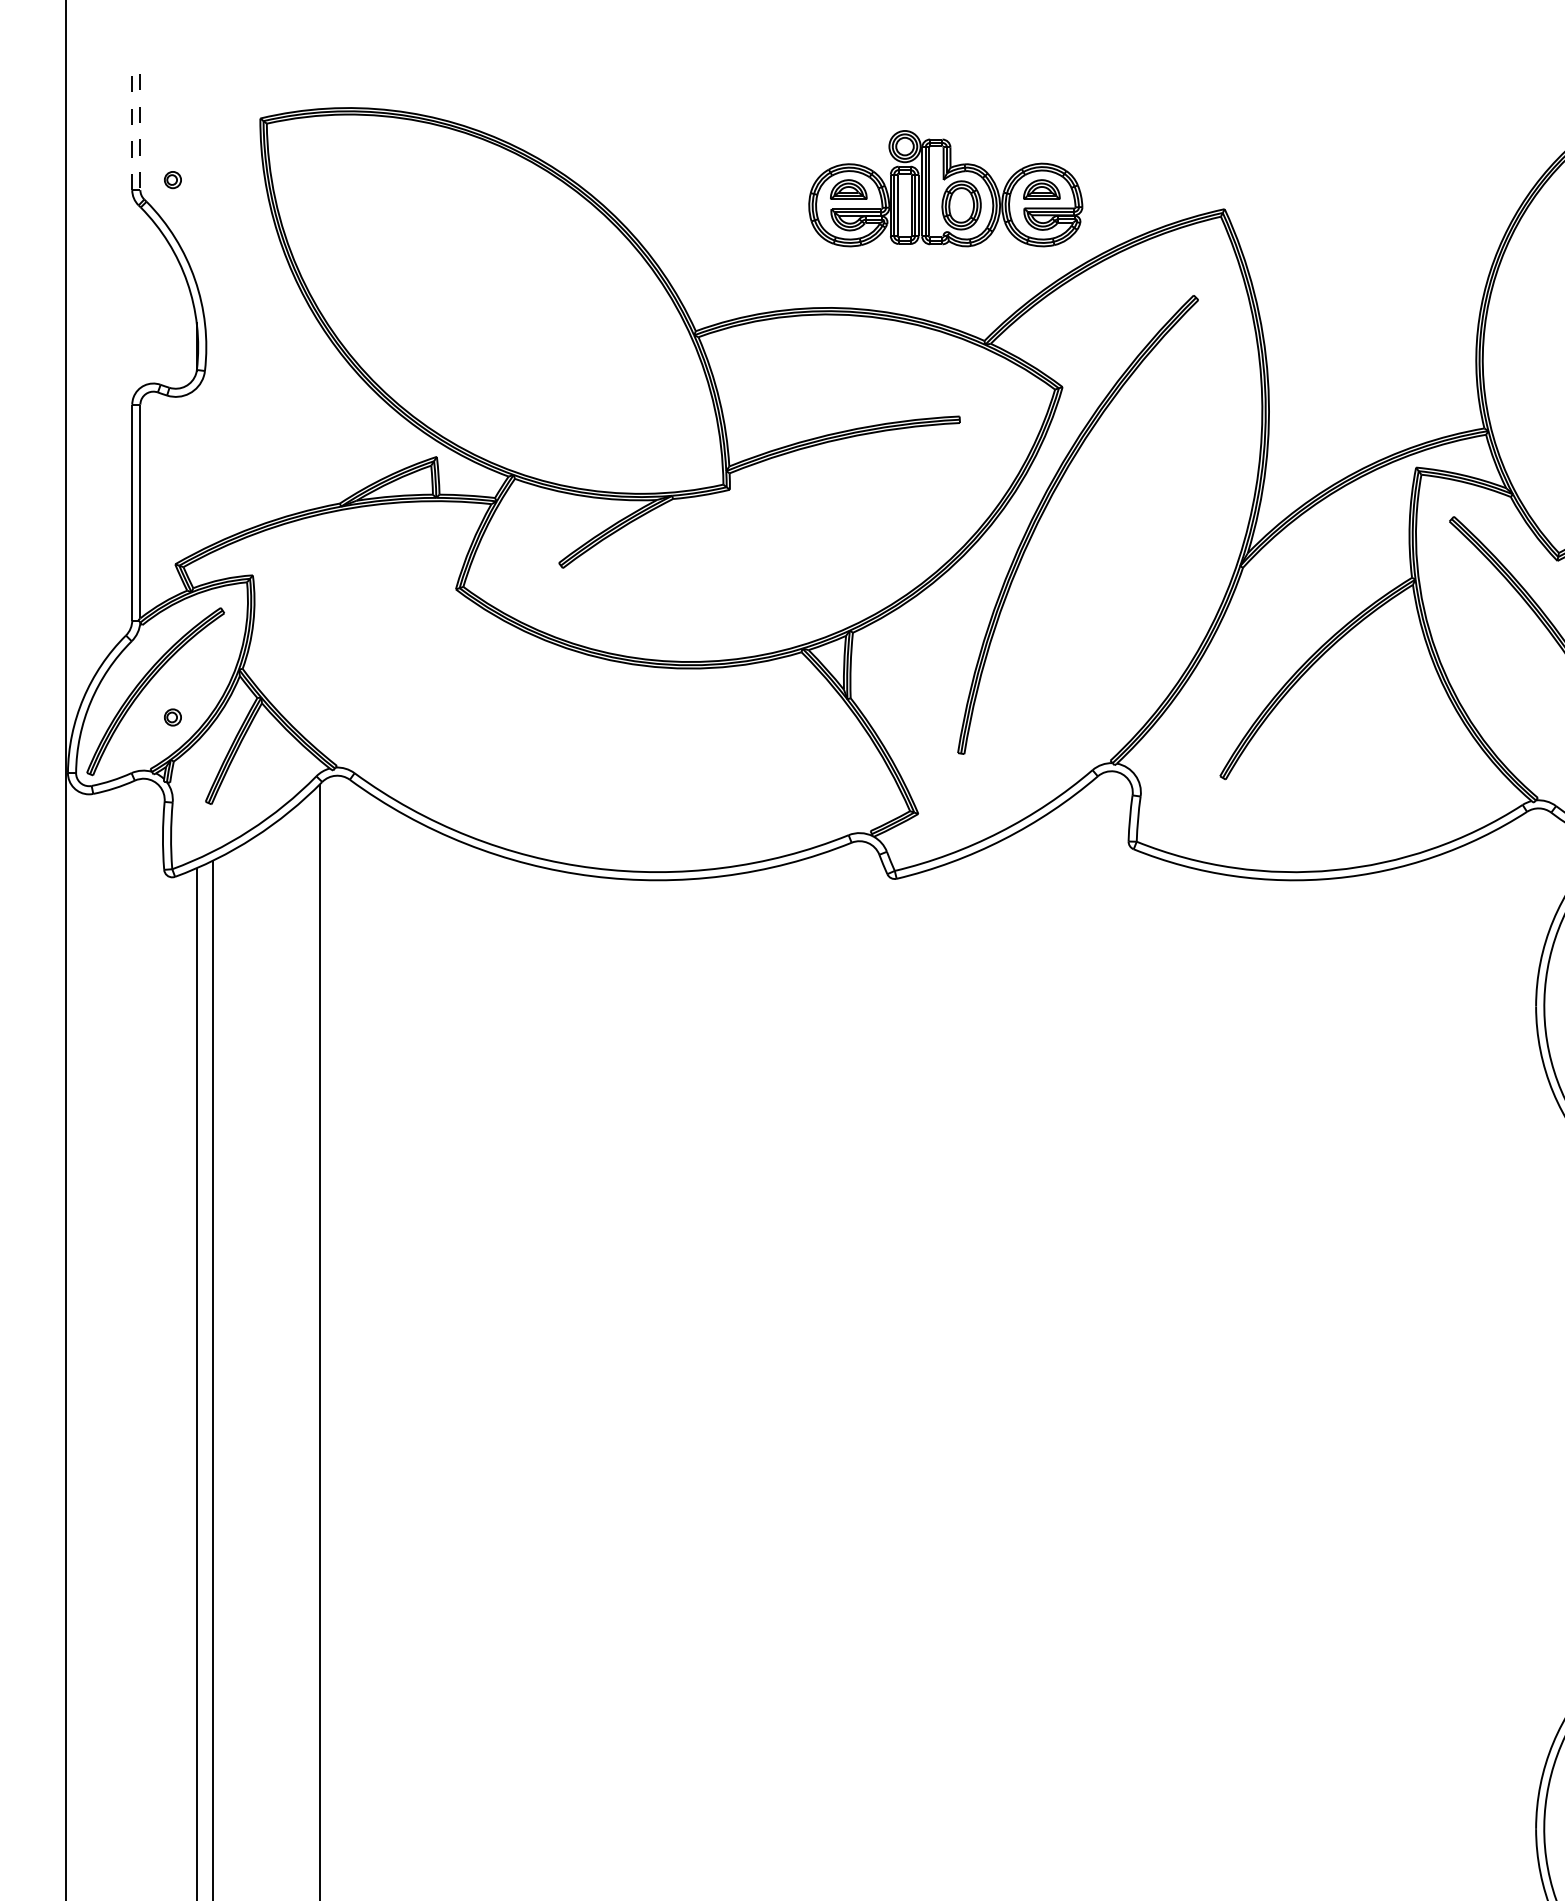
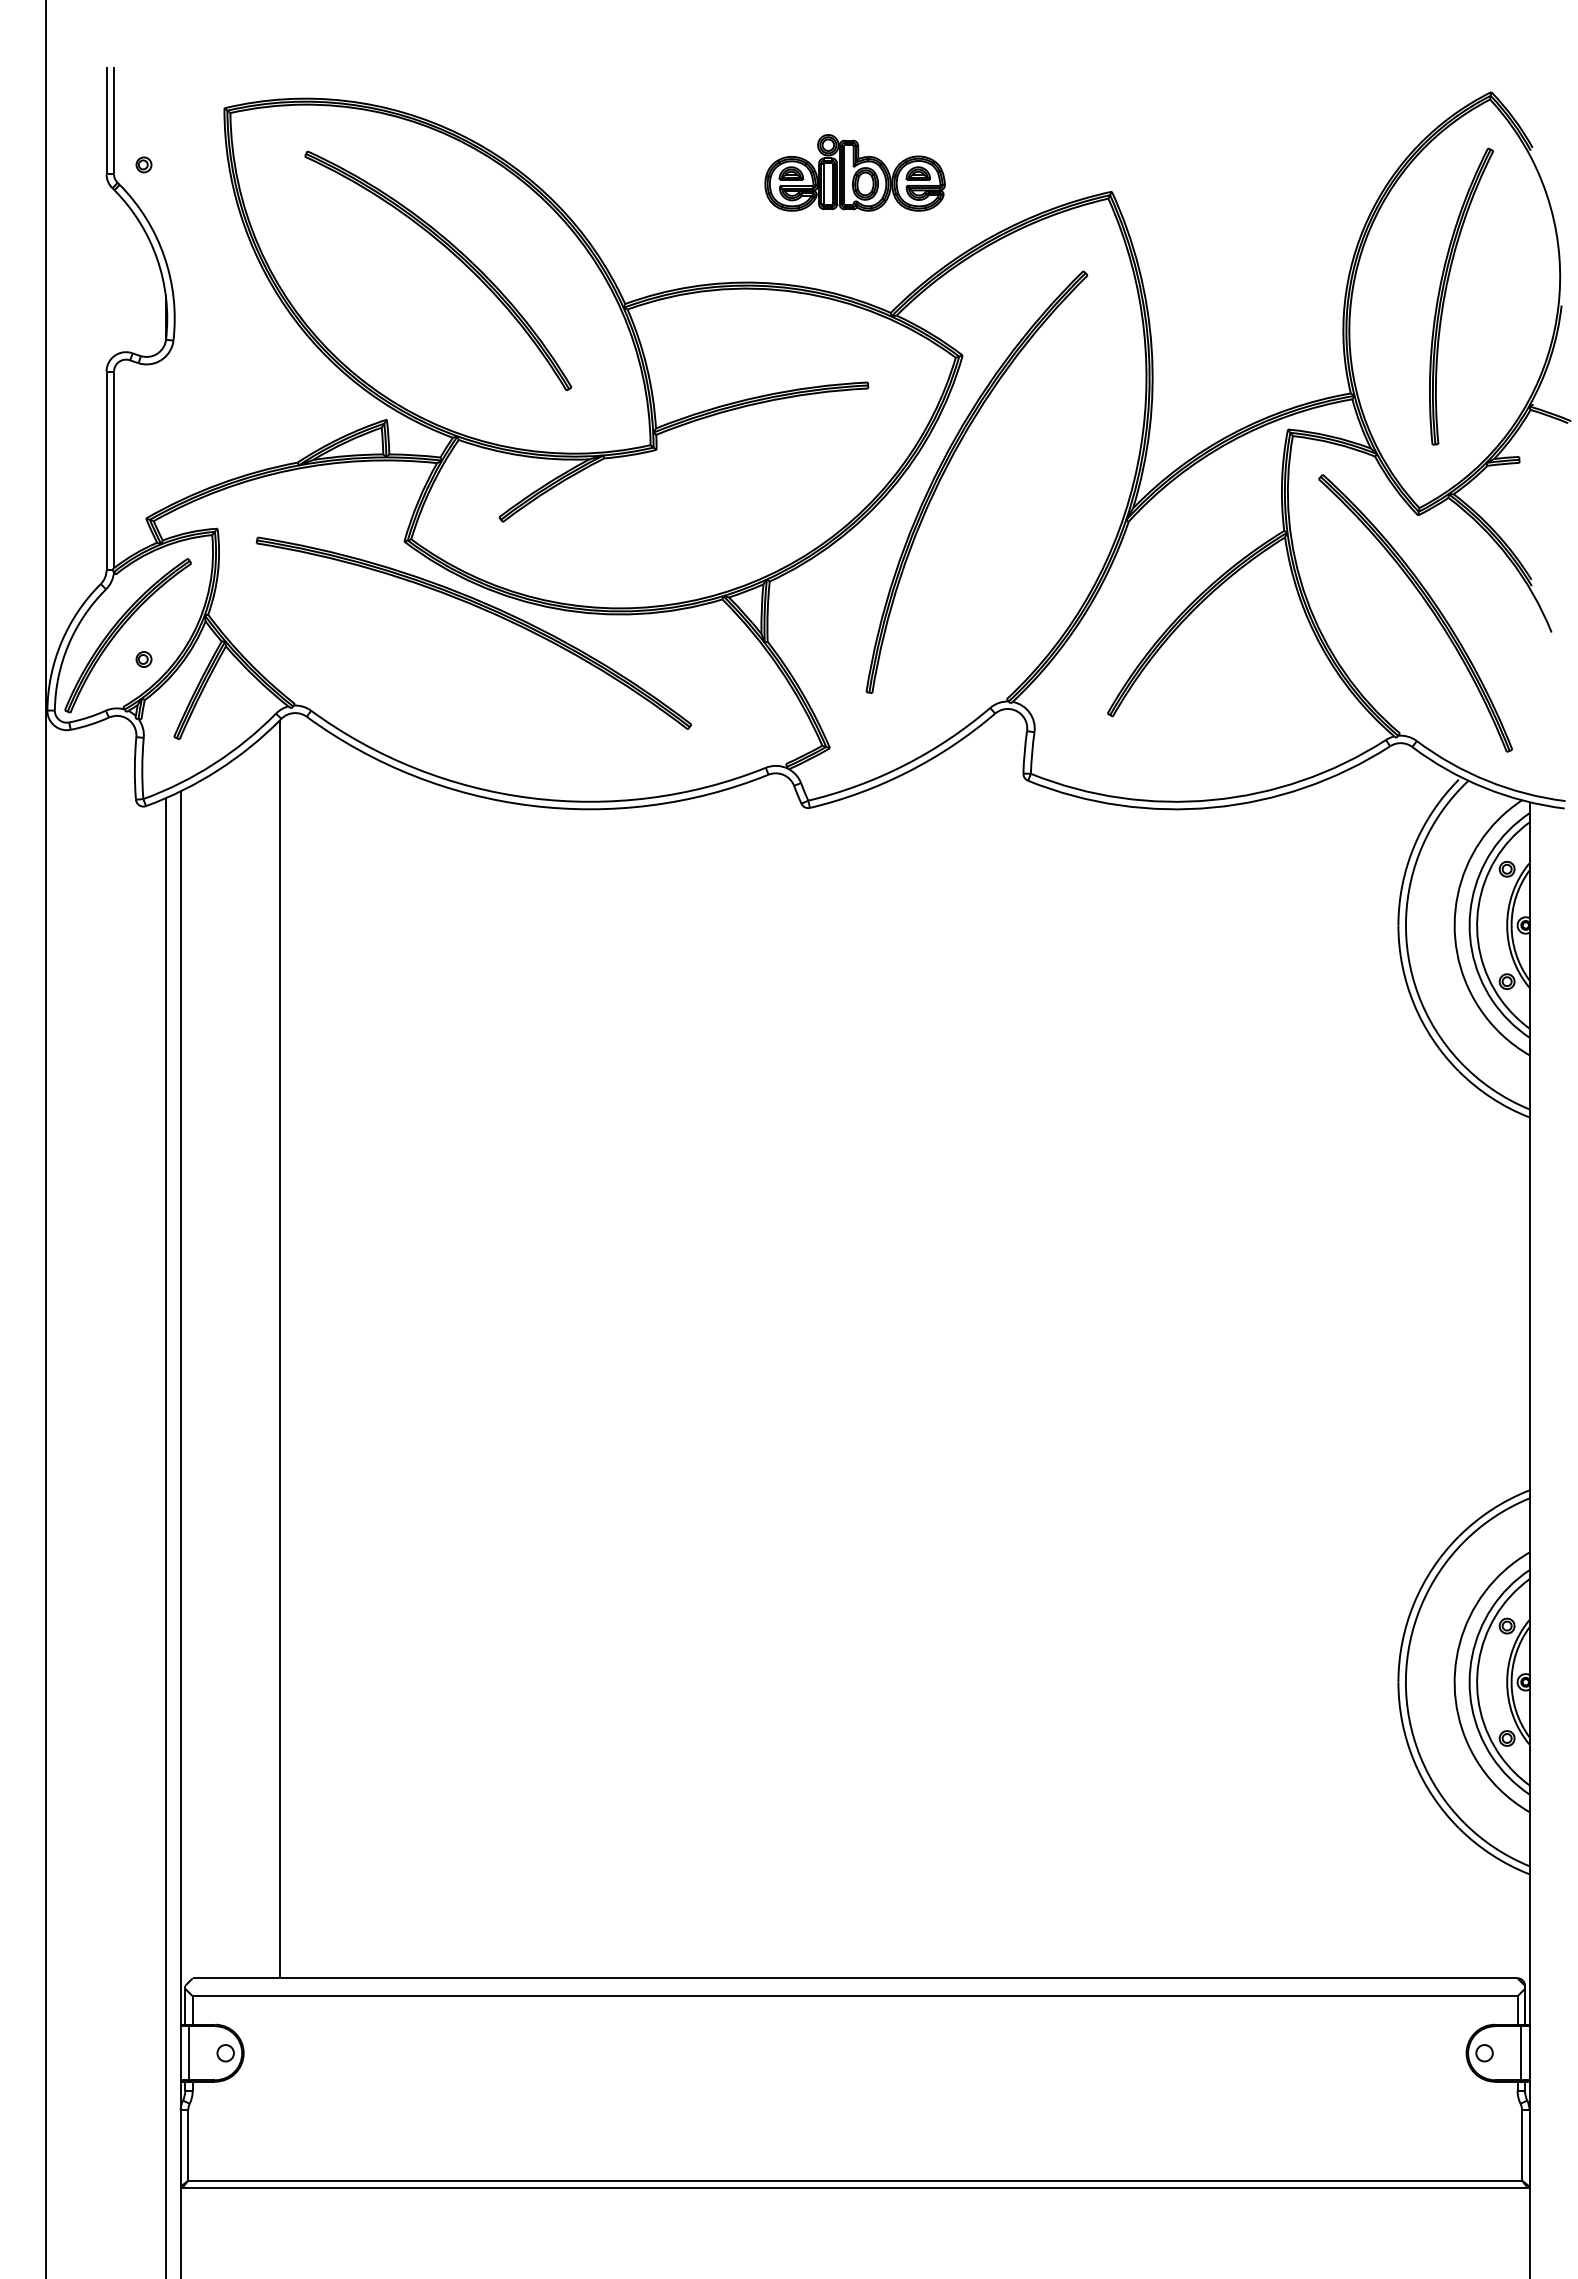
line: (132, 131) -> (106, 120), dashed -> solid
line: (140, 132) -> (114, 121), dashed -> solid
part: (945, 188) -> (854, 172), size x0.71
part: (509, 278) -> (453, 255), added
part: (541, 664) -> (483, 610), added

